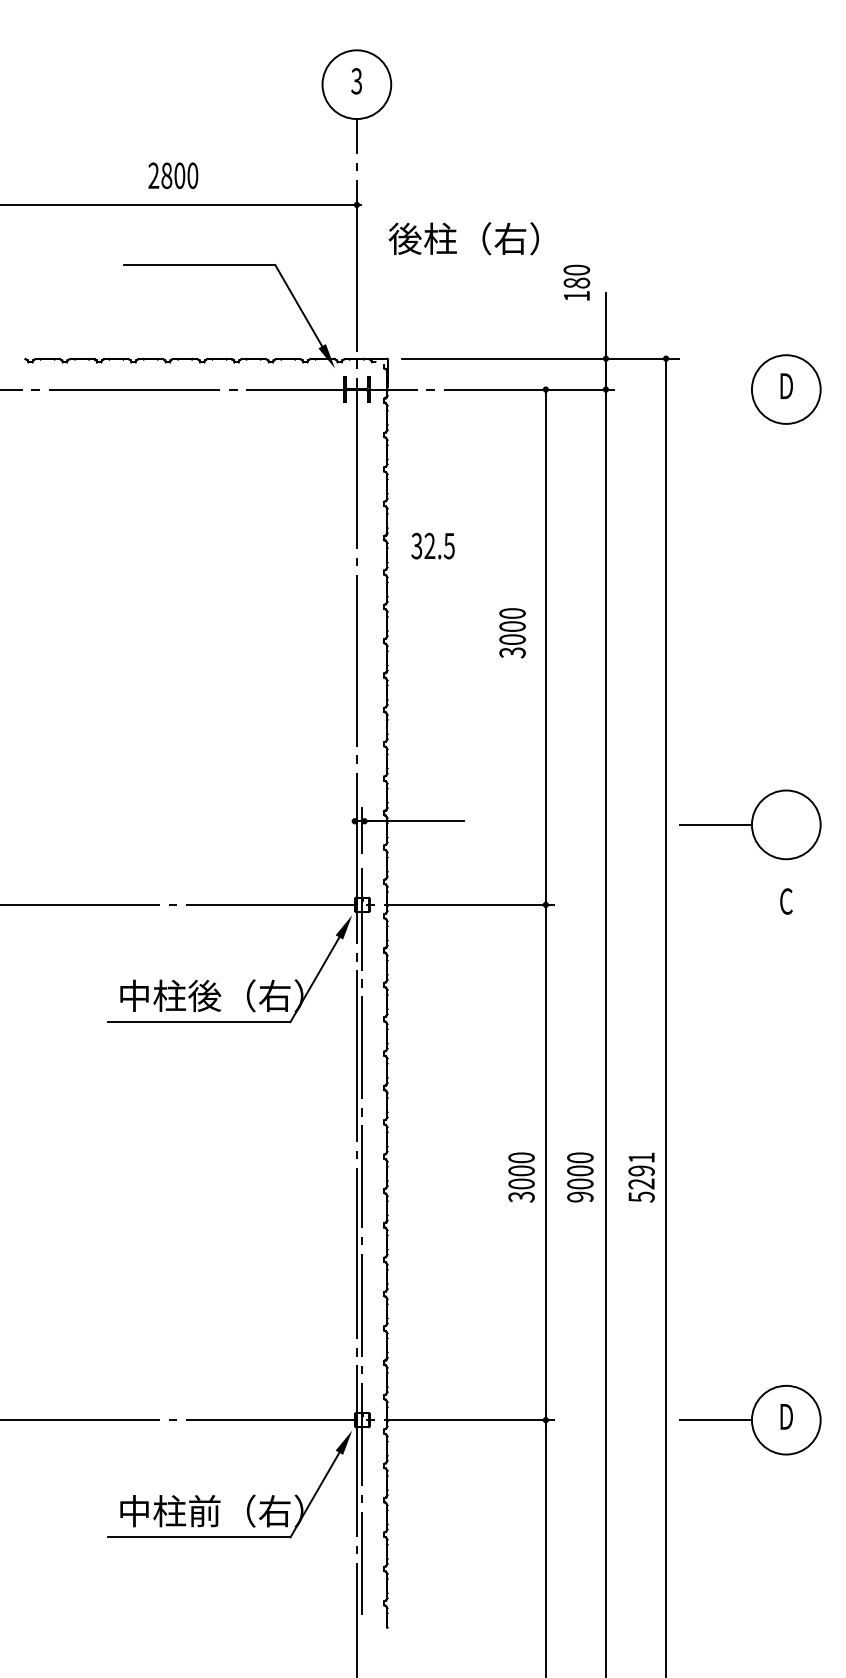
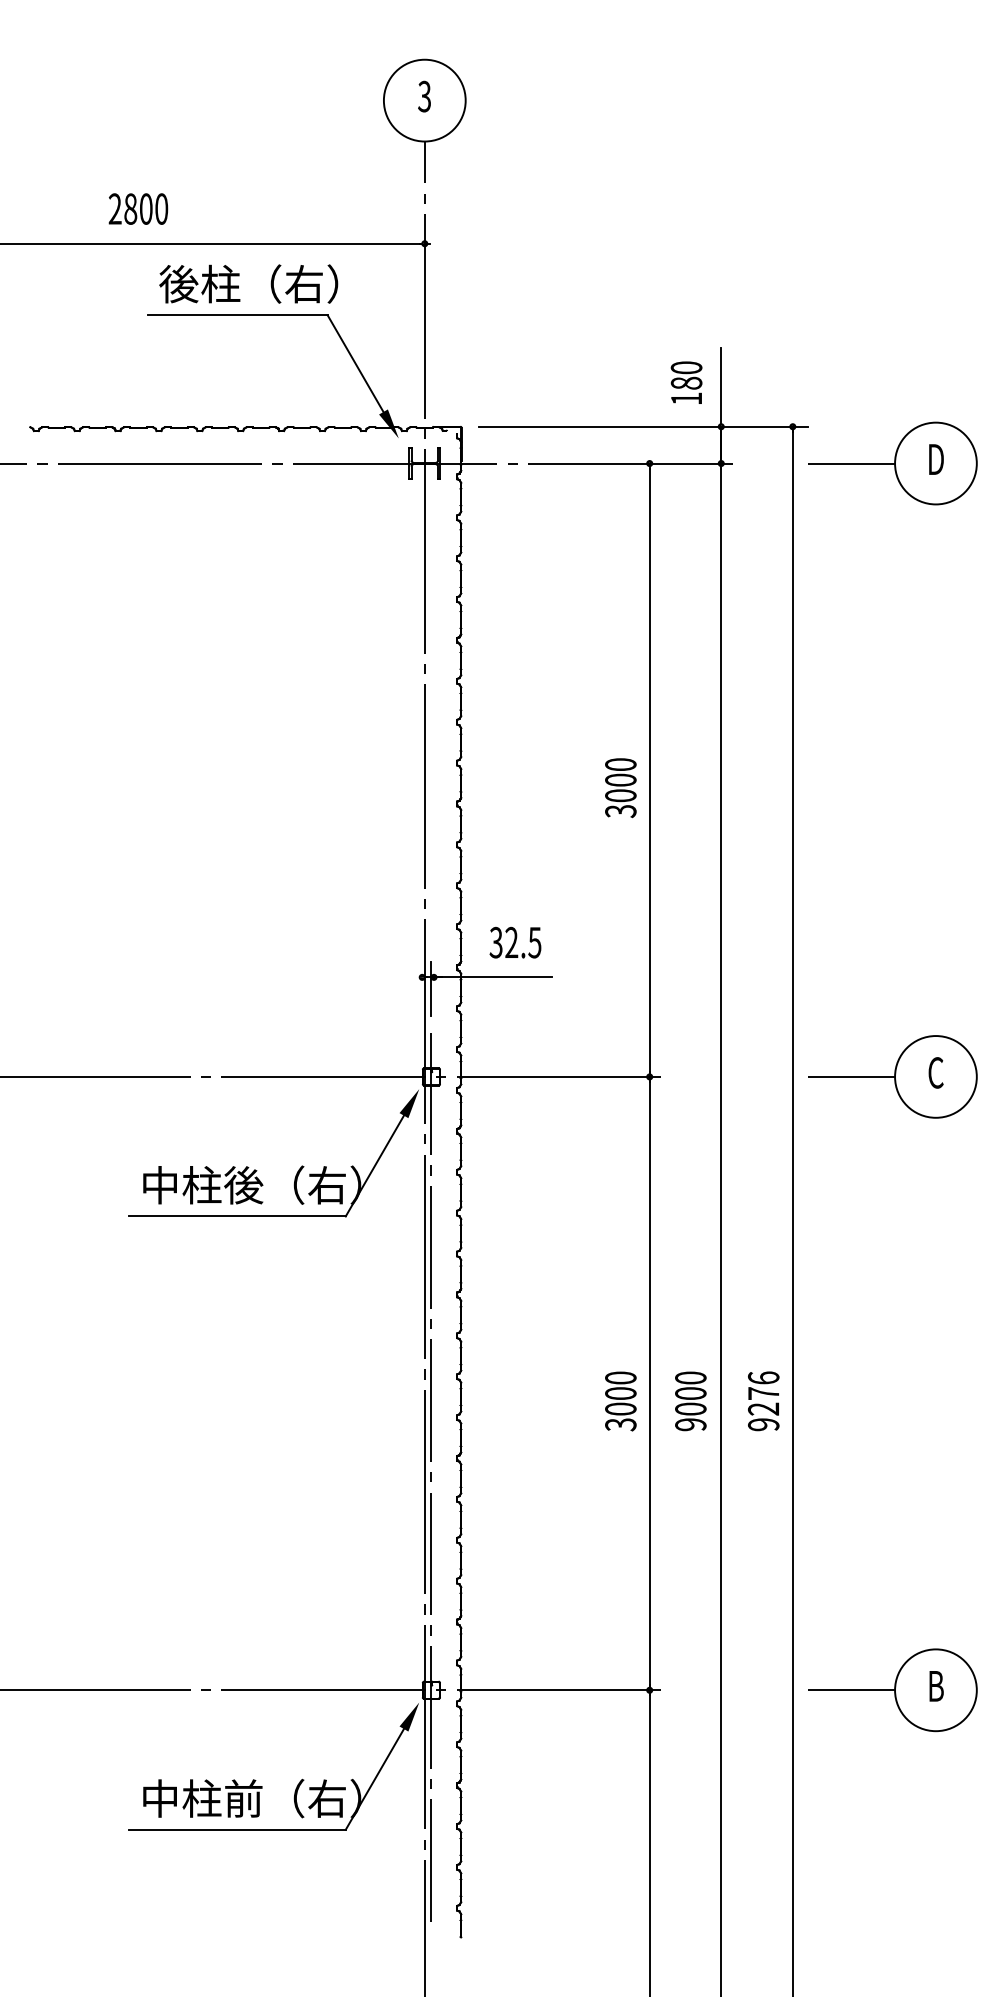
text: (173, 175) -> (138, 208), moved
text: (463, 238) -> (248, 283), moved
text: (576, 282) -> (686, 382), moved
line: (714, 389) -> (850, 463), added
text: (432, 545) -> (514, 941), moved
text: (512, 633) -> (620, 788), moved
part: (750, 824) -> (893, 1076), moved
text: (641, 1177) -> (763, 1401), 5291 -> 9276
text: (786, 1416) -> (936, 1685), D -> B

